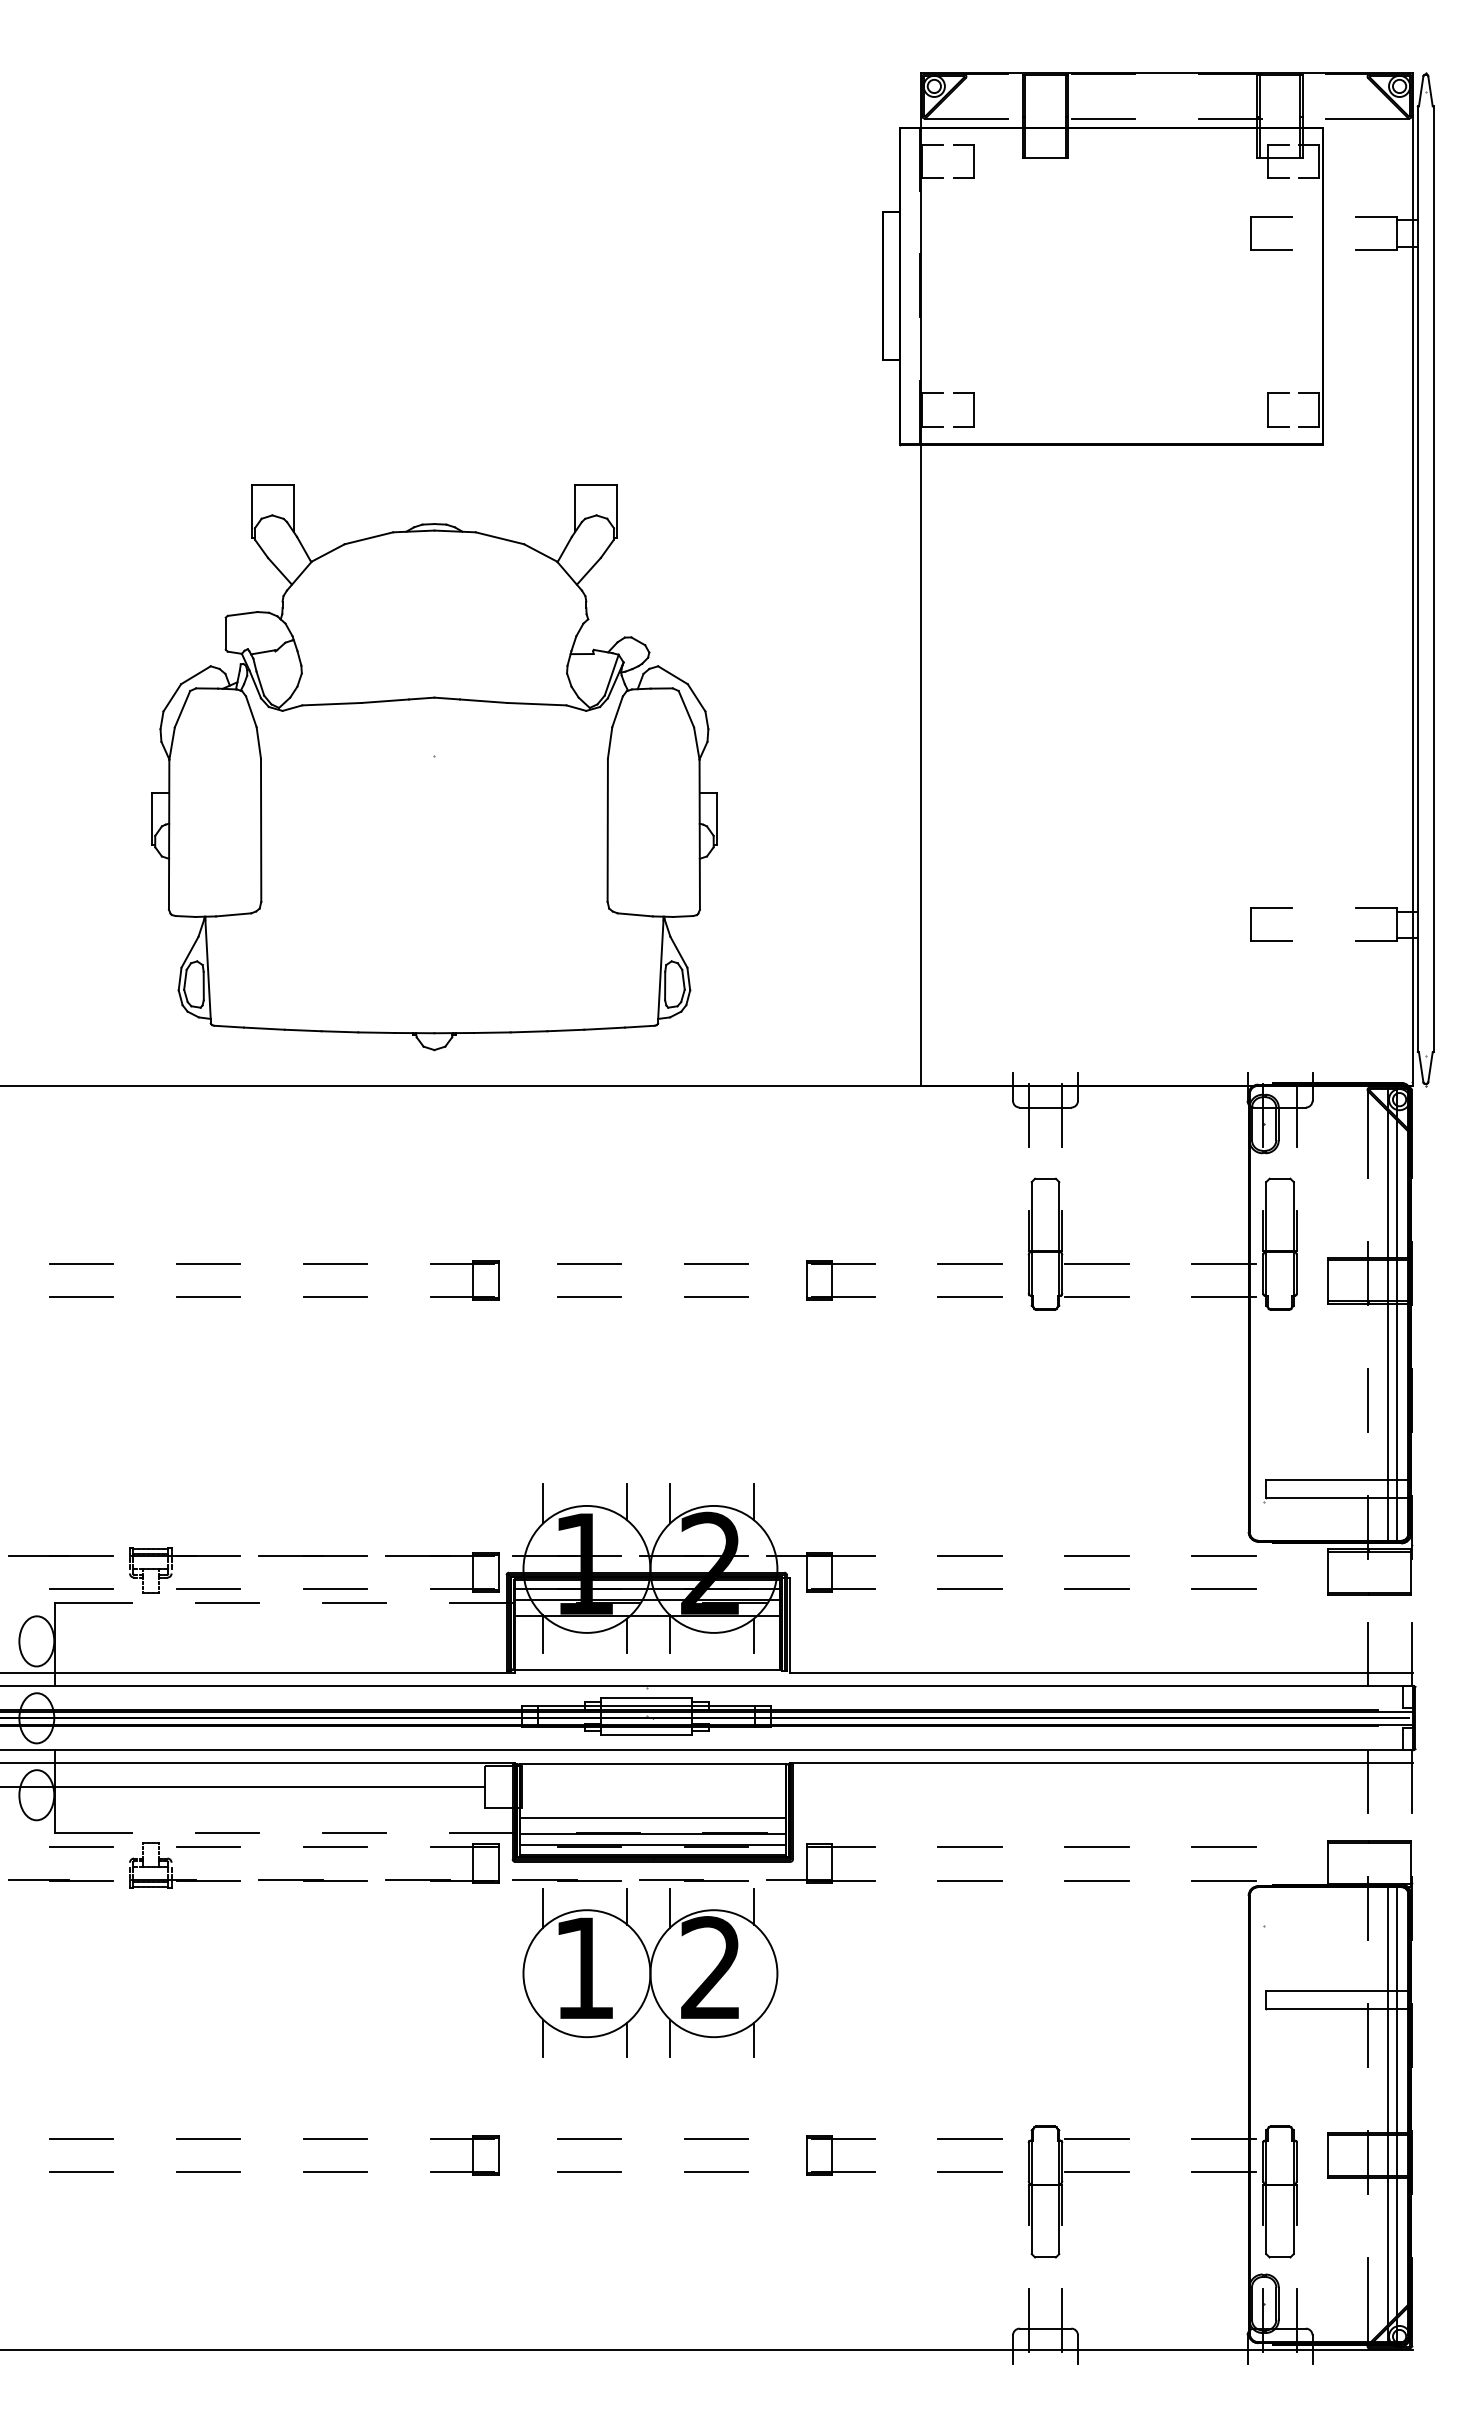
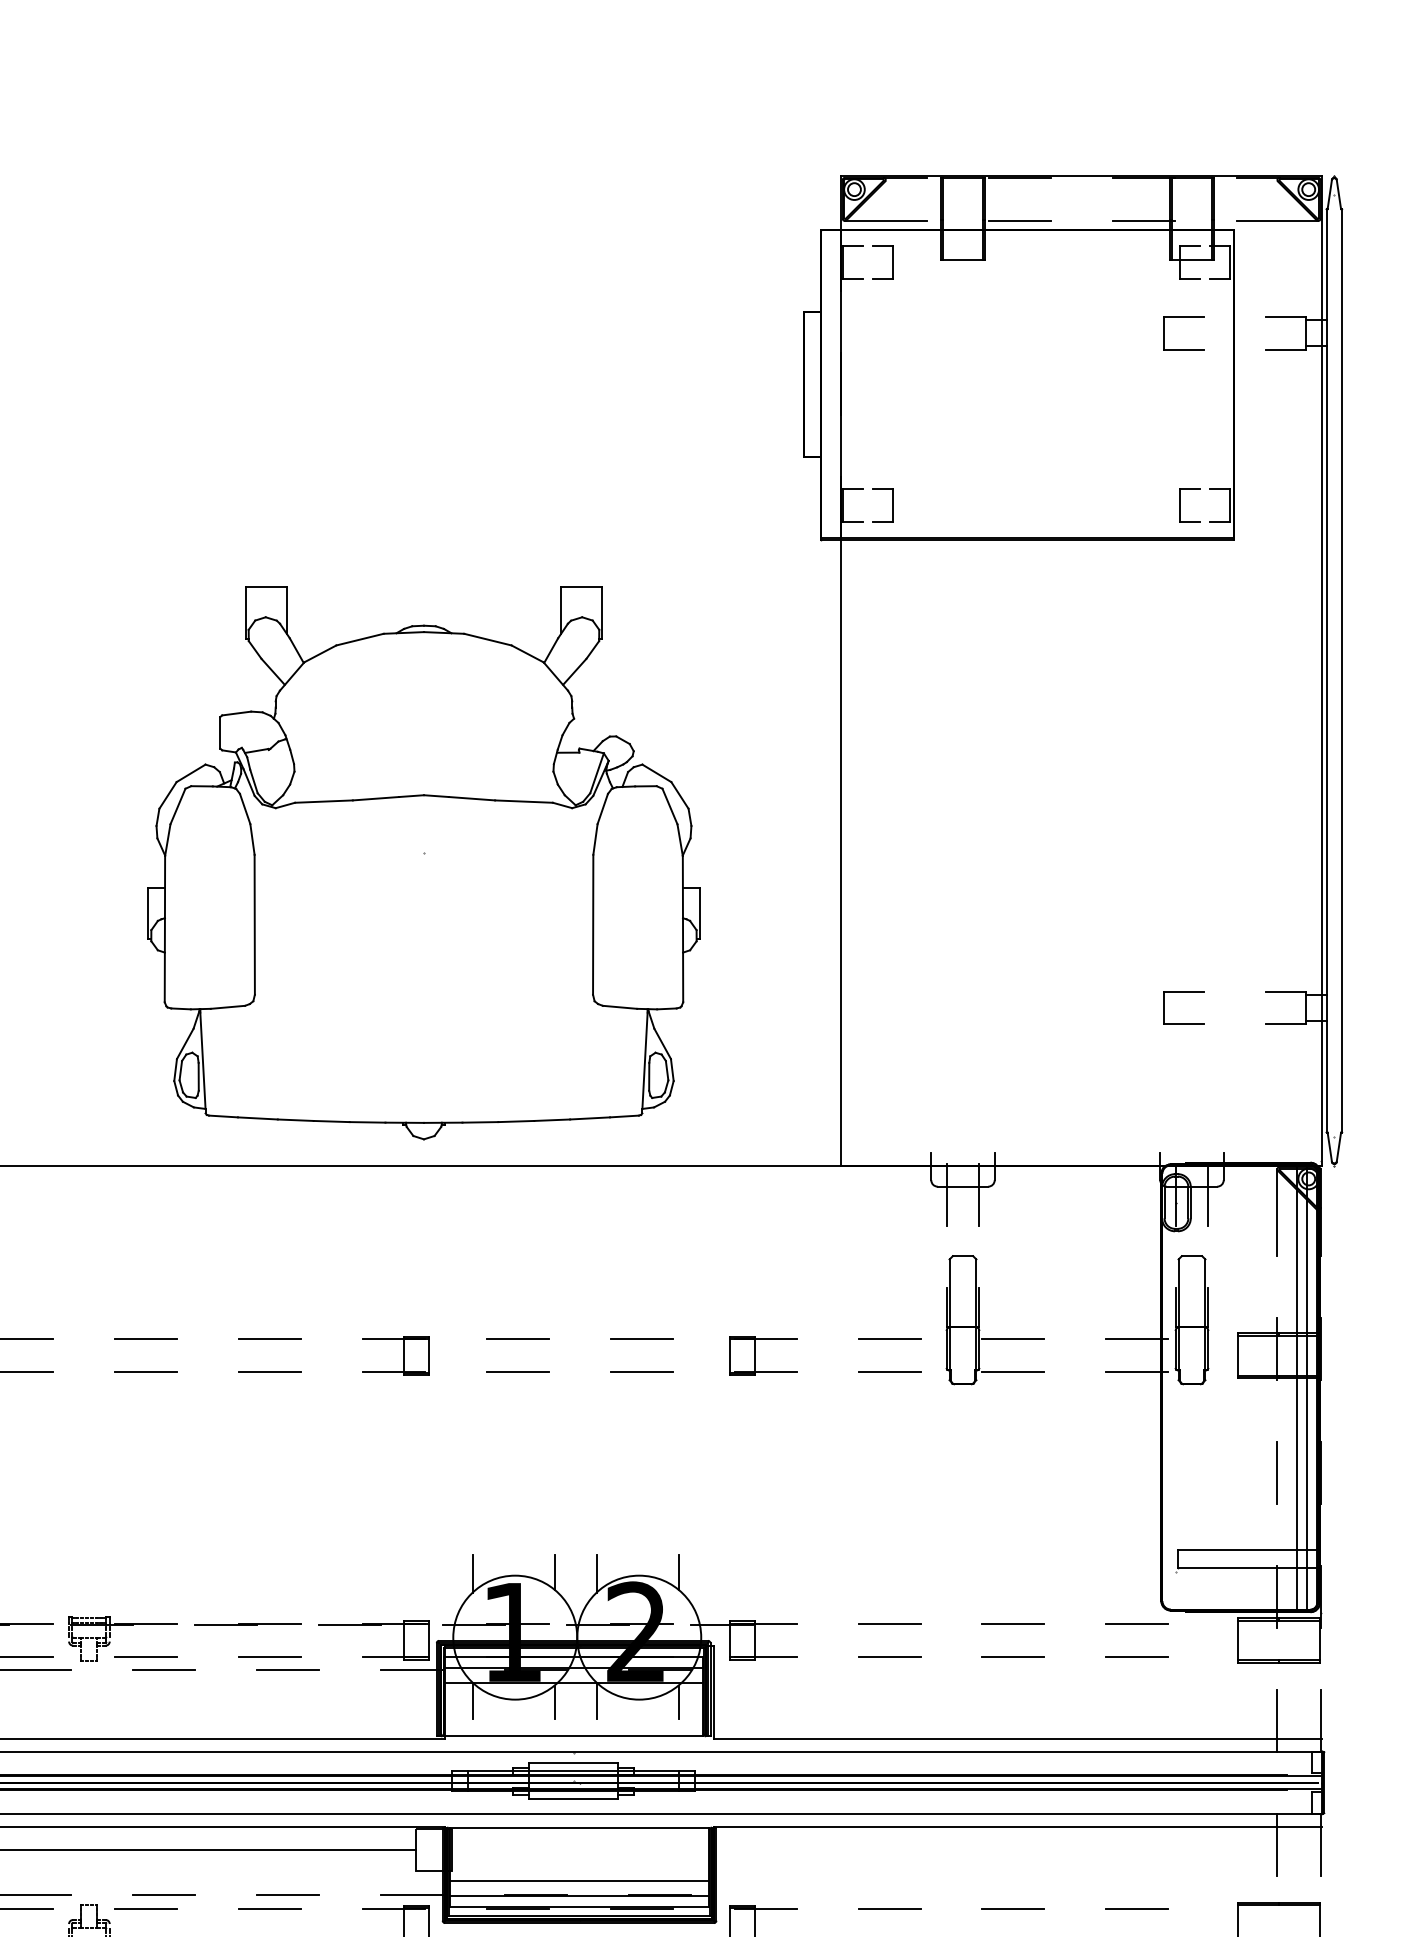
part: (434, 767) -> (424, 863), moved

